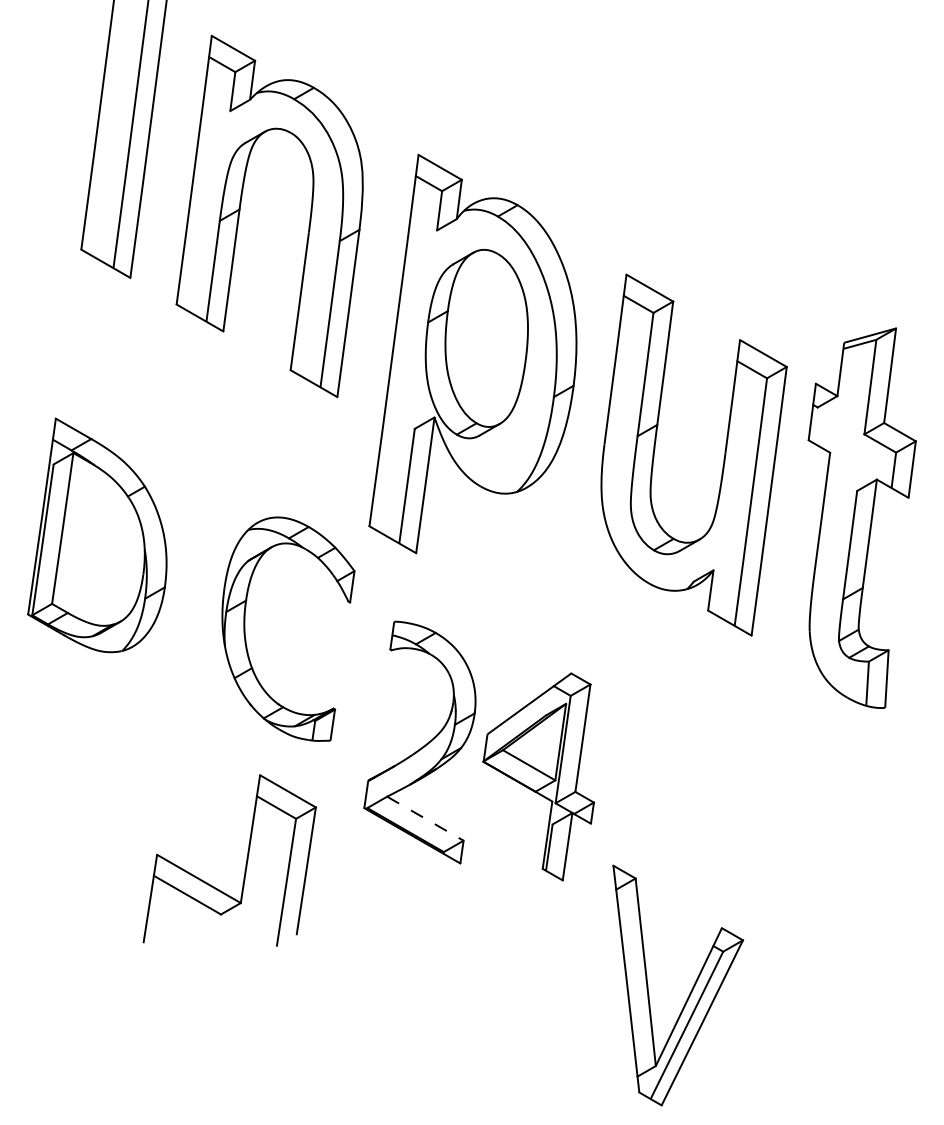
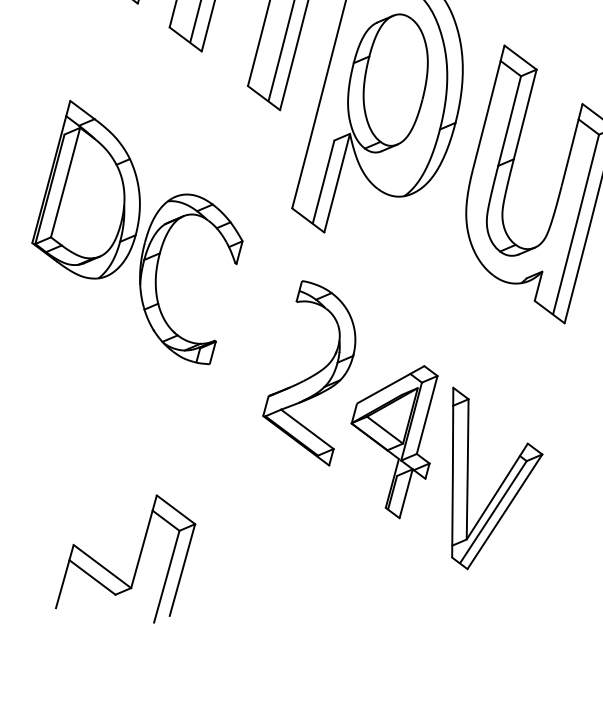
part: (245, 628) -> (156, 273), moved
part: (538, 776) -> (390, 439), moved
line: (425, 818) -> (307, 429), dashed -> solid
part: (245, 863) -> (138, 559), moved
part: (690, 991) -> (498, 487), moved

